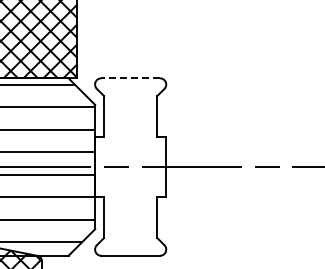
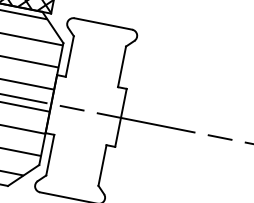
line: (130, 78) -> (103, 24), dashed -> solid

